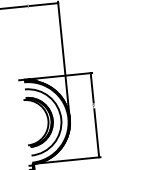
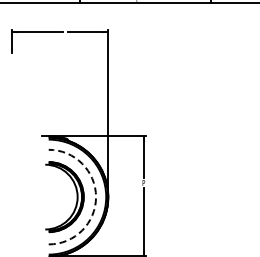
arc: (61, 119) -> (96, 197), solid -> dashed

